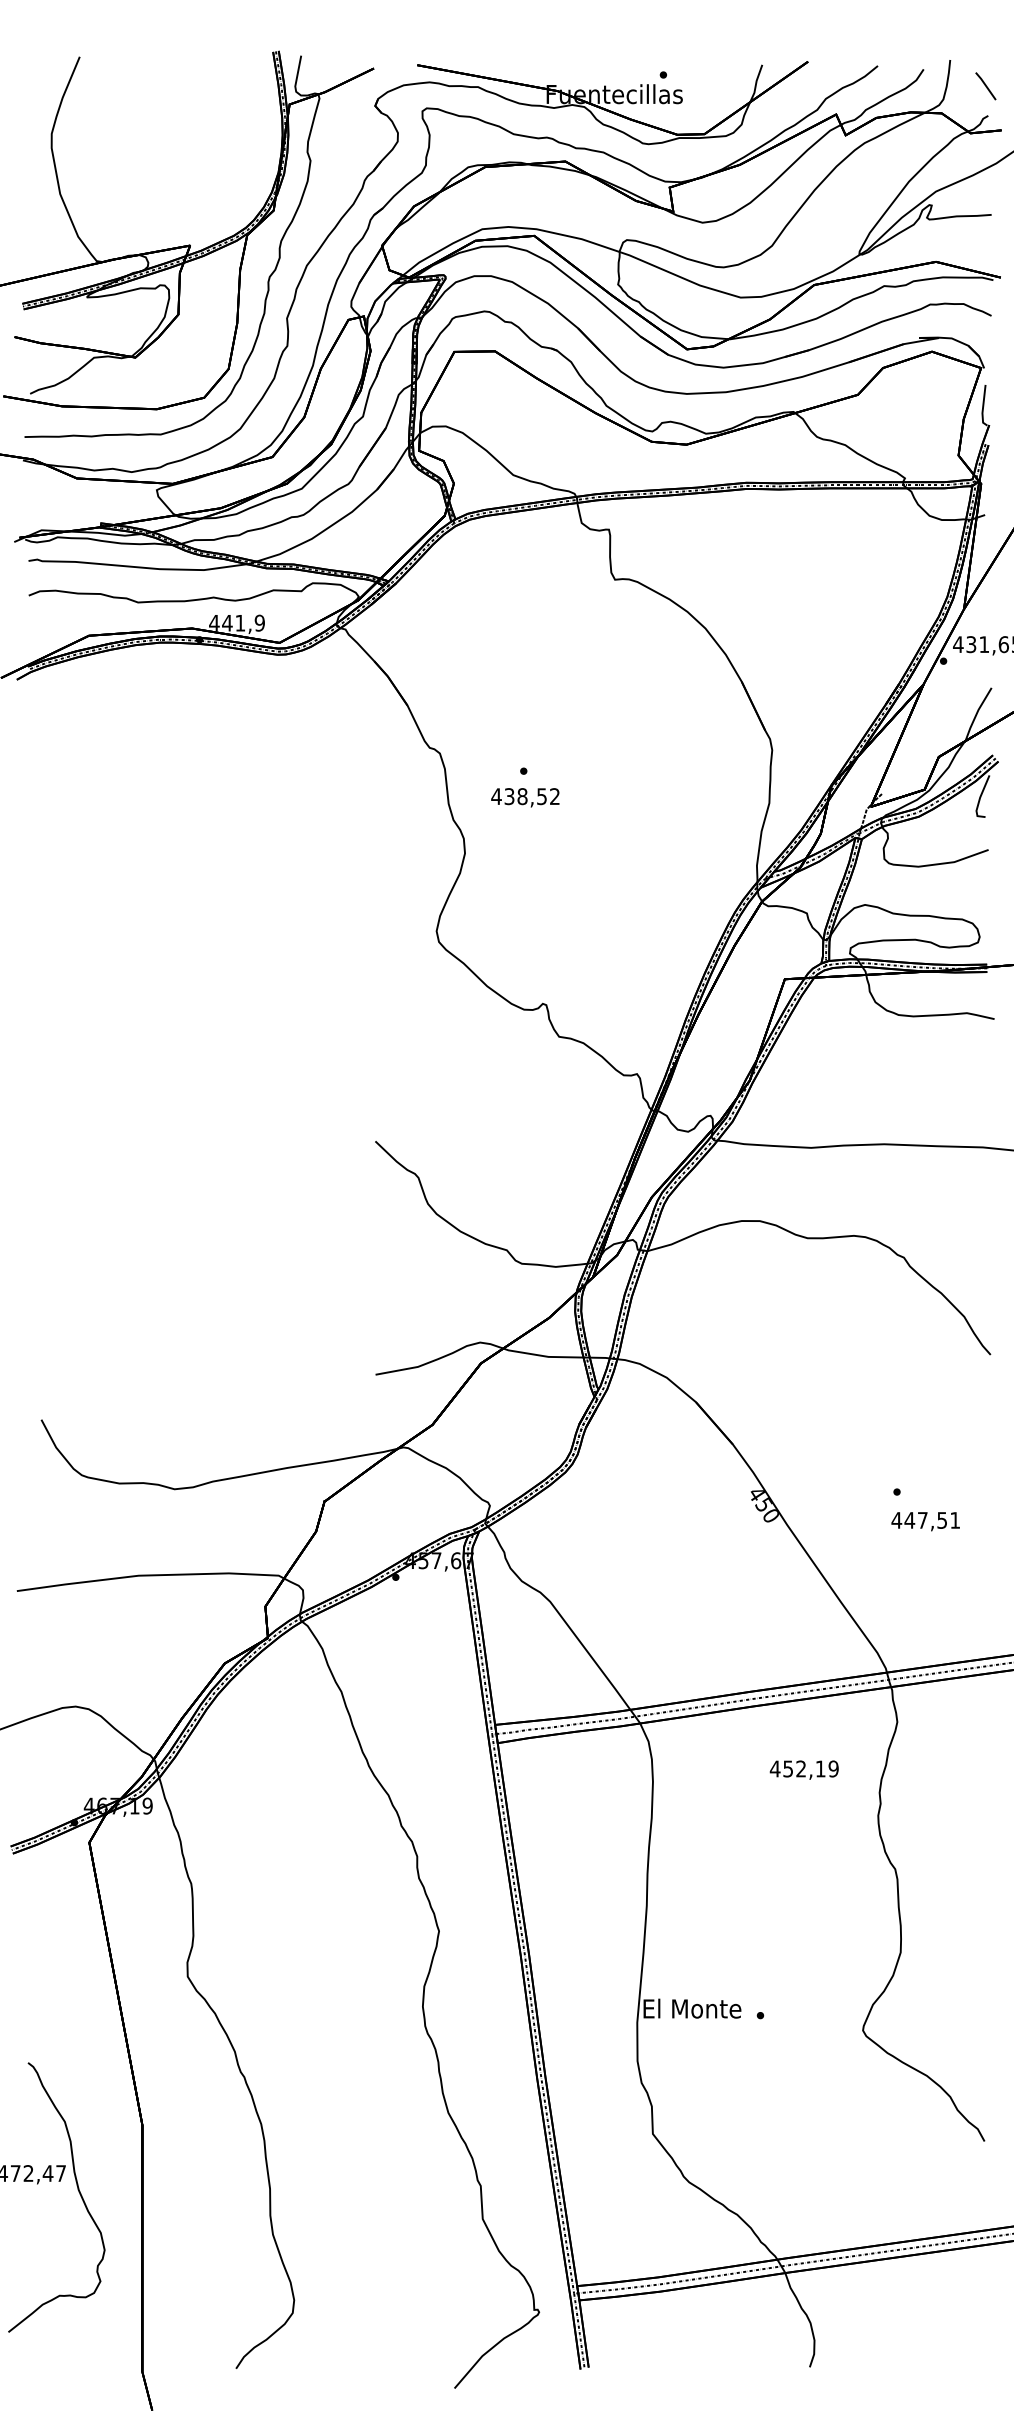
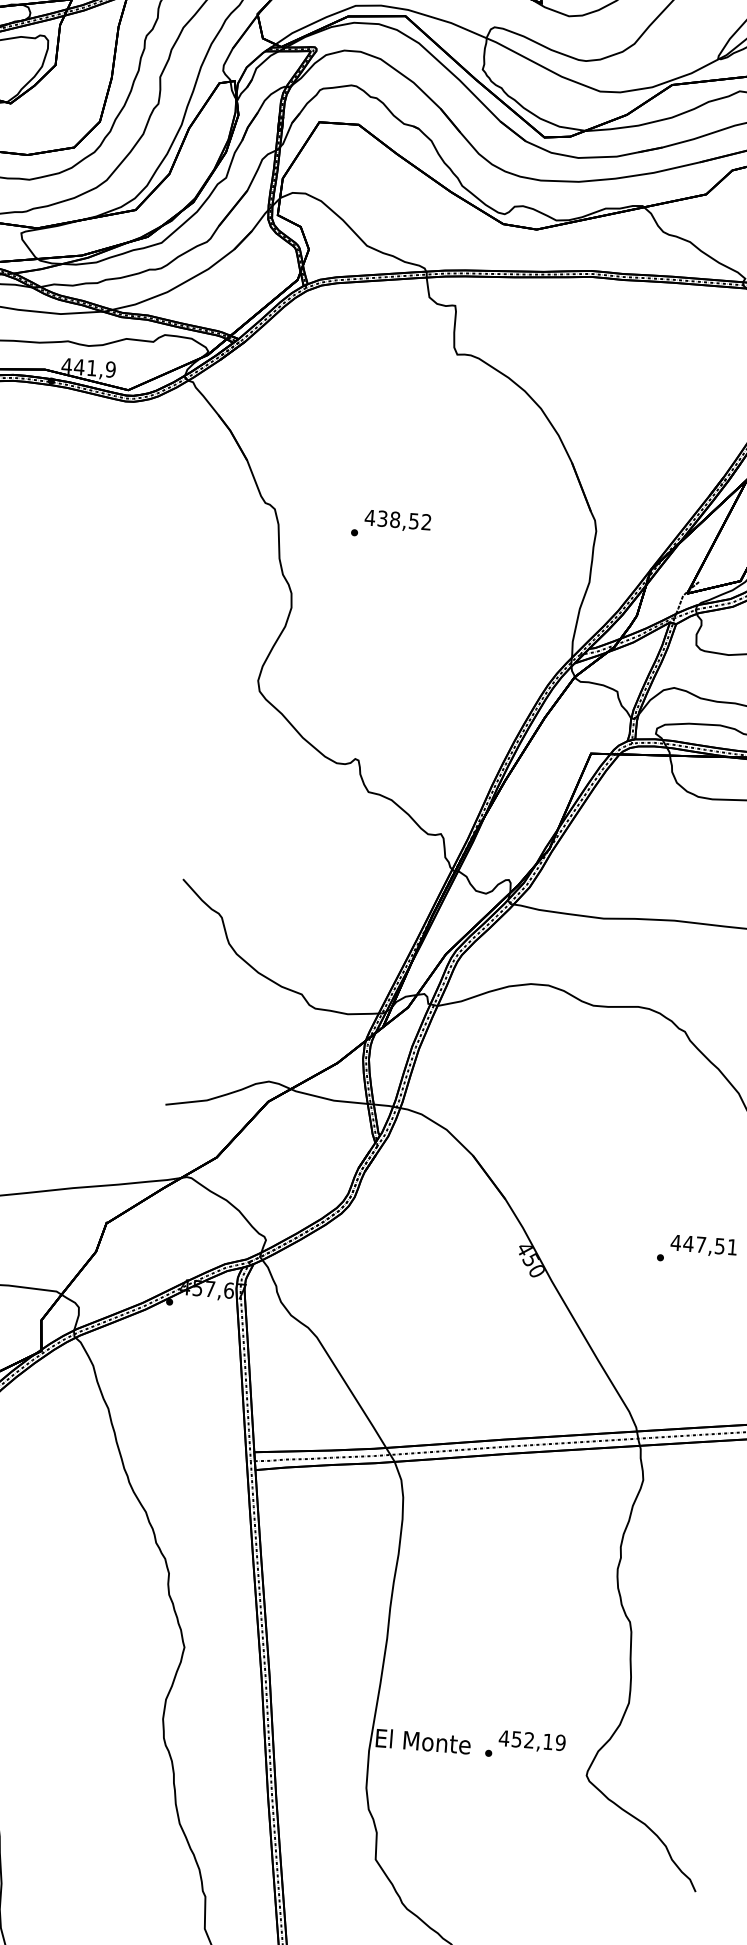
text: (525, 797) -> (398, 520), moved
text: (925, 1521) -> (703, 1246), moved
text: (803, 1769) -> (531, 1741), moved

